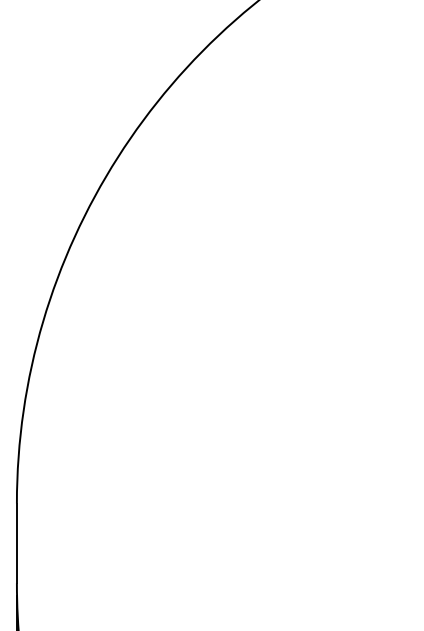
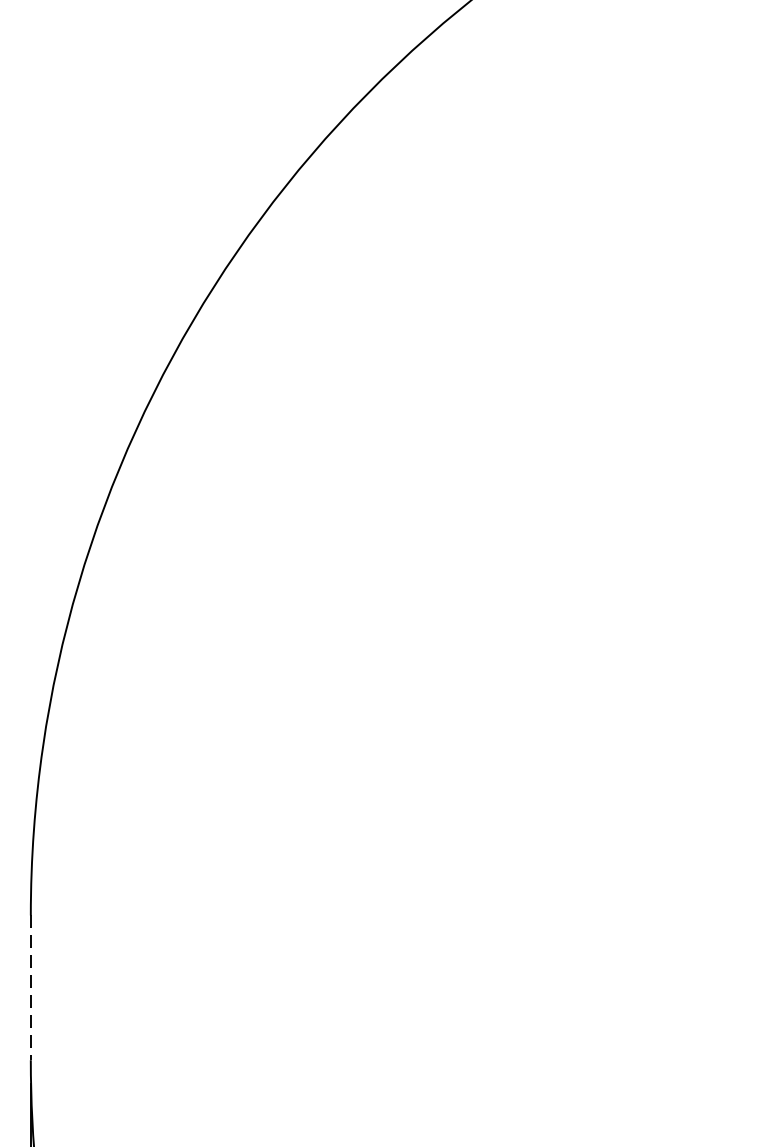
line: (16, 543) -> (30, 988), solid -> dashed

